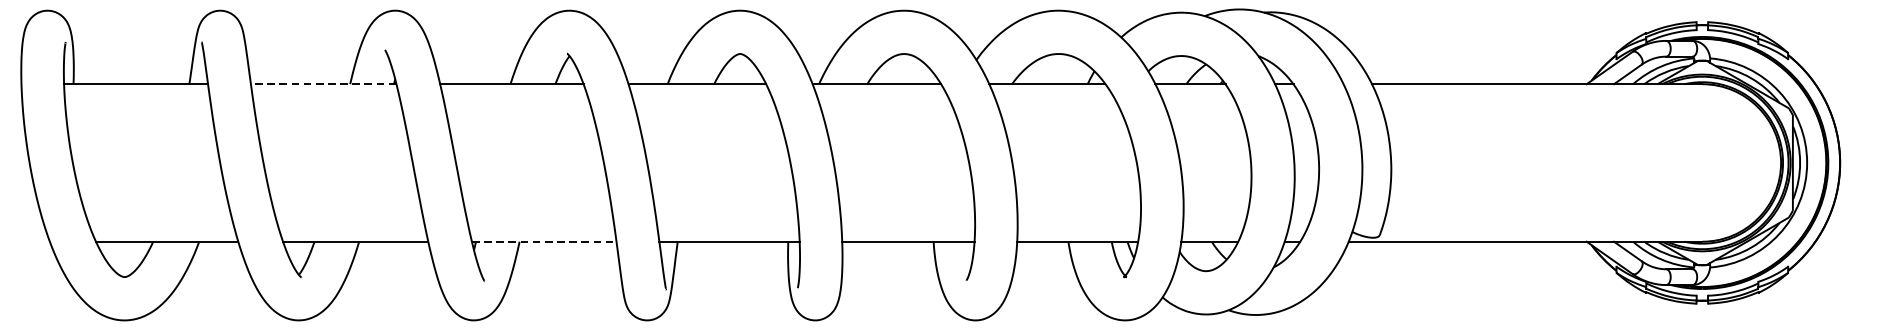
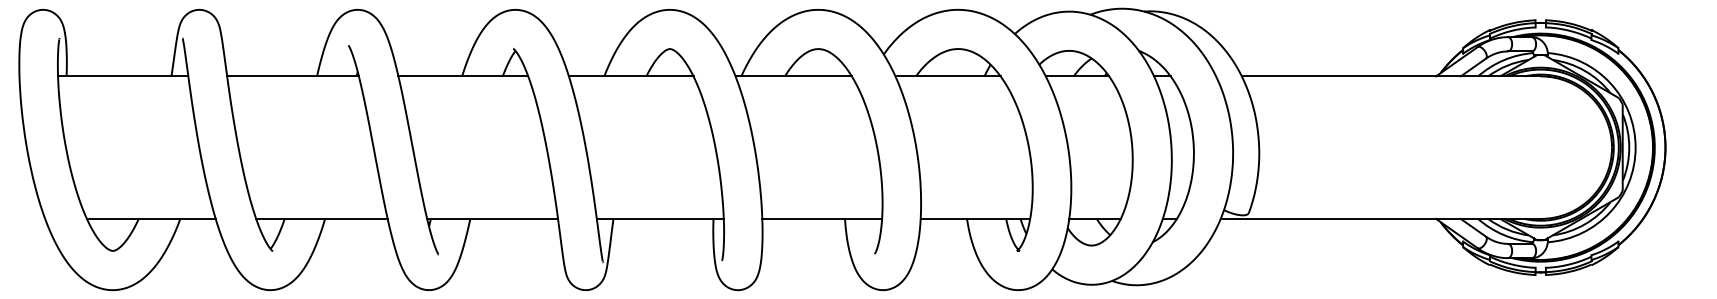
line: (324, 84) -> (293, 76), dashed -> solid
line: (545, 241) -> (493, 218), dashed -> solid

